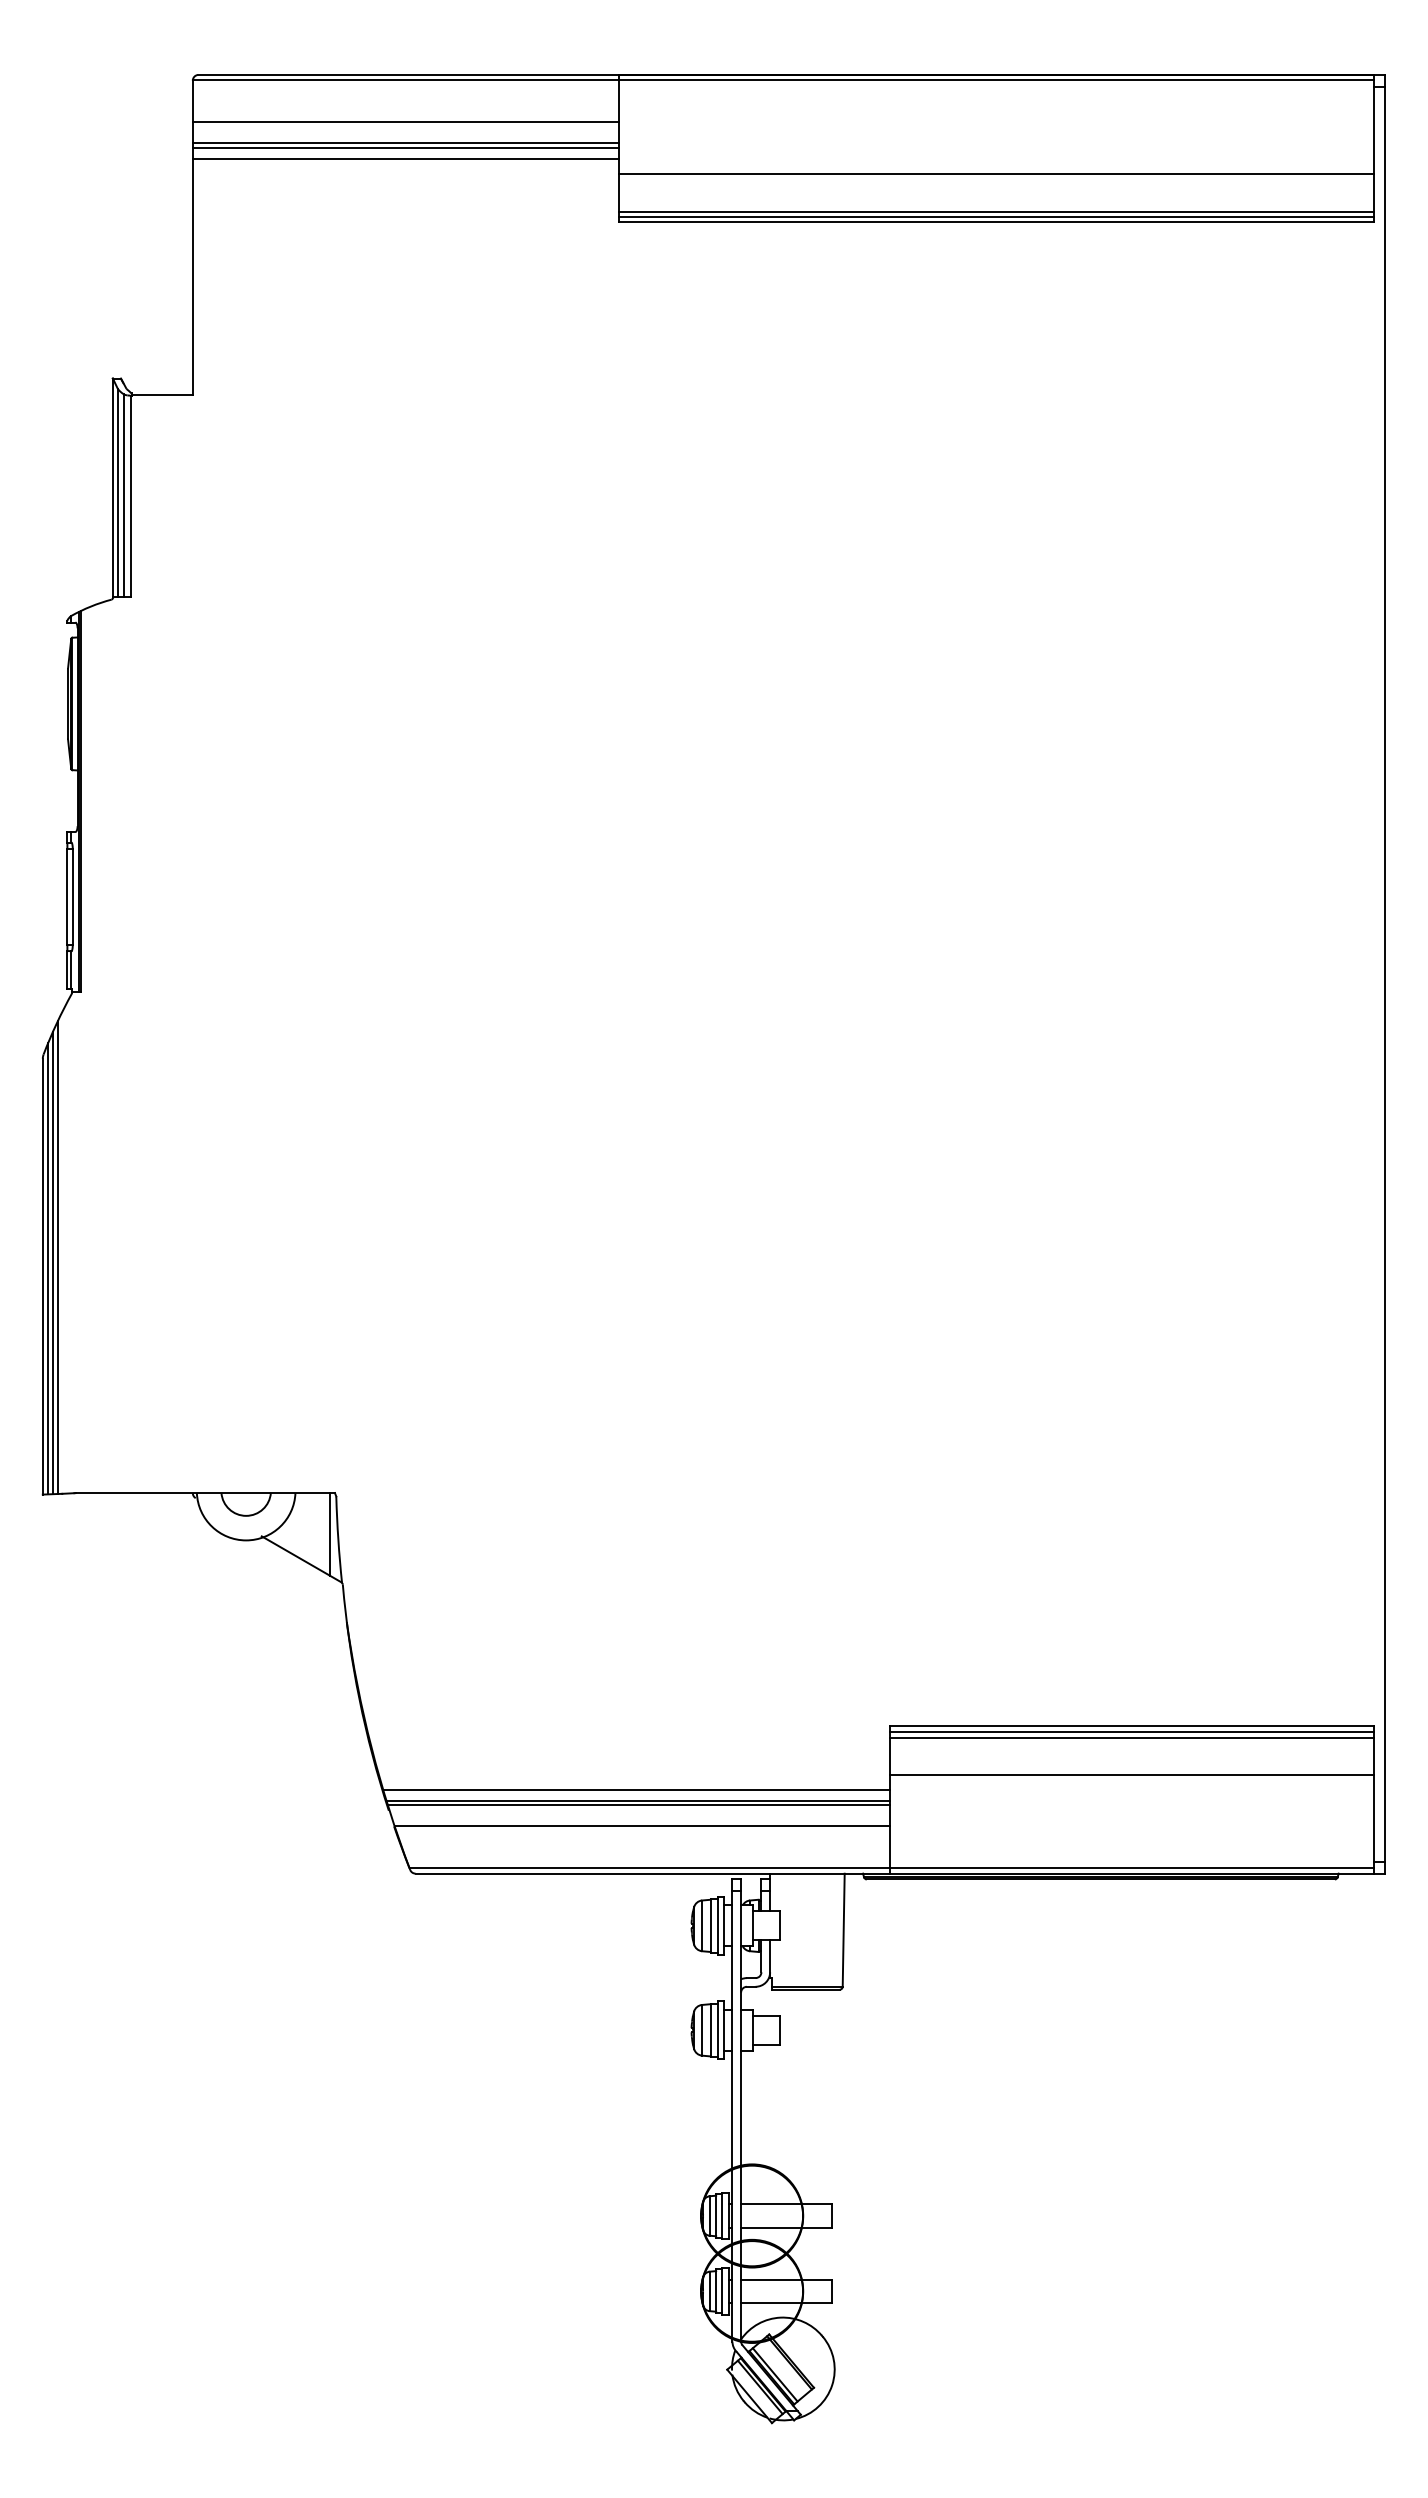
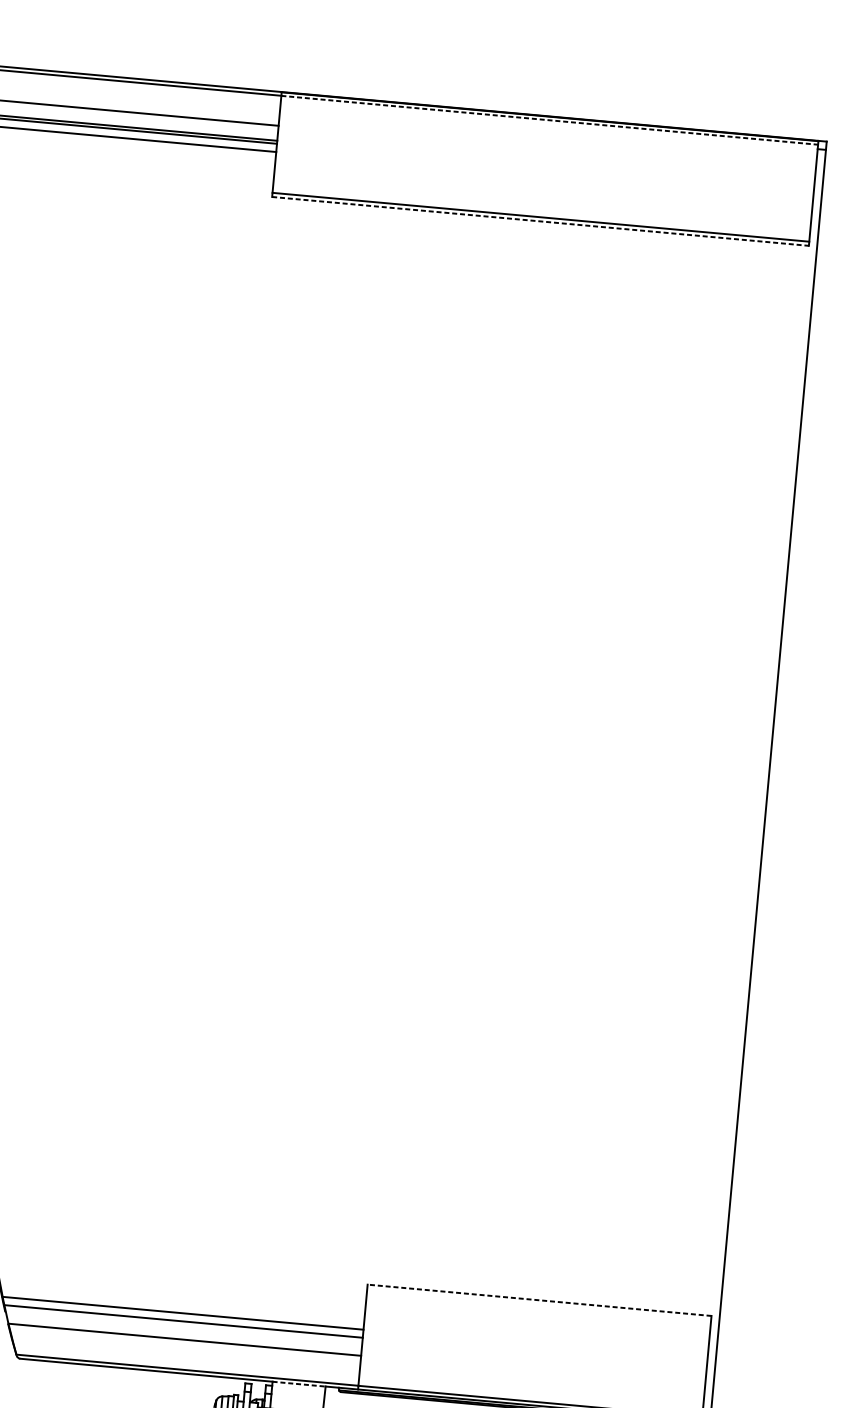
line: (996, 80) -> (549, 120), solid -> dashed
line: (996, 174) -> (543, 187), removed
line: (996, 211) -> (541, 213), removed
line: (996, 222) -> (540, 221), solid -> dashed
line: (1131, 1726) -> (539, 1300), solid -> dashed
line: (1131, 1732) -> (538, 1304), removed
line: (1131, 1737) -> (538, 1308), removed
line: (1131, 1774) -> (536, 1334), removed
line: (638, 1805) -> (183, 1324), removed
line: (807, 1873) -> (299, 1384), solid -> dashed

